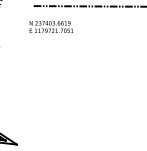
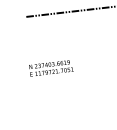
text: (51, 26) -> (51, 67), moved

